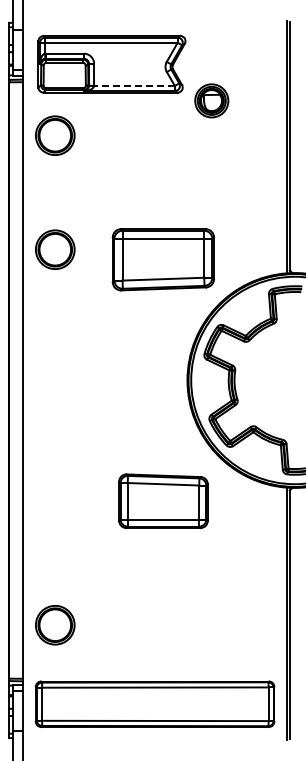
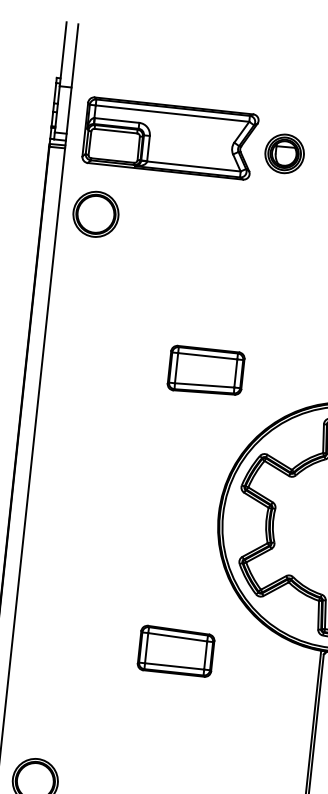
line: (133, 85) -> (192, 165), dashed -> solid
part: (211, 100) -> (284, 153), moved
part: (55, 249) -> (82, 346), removed
part: (163, 259) -> (206, 371), size x0.62
part: (163, 501) -> (176, 651), size x0.71

